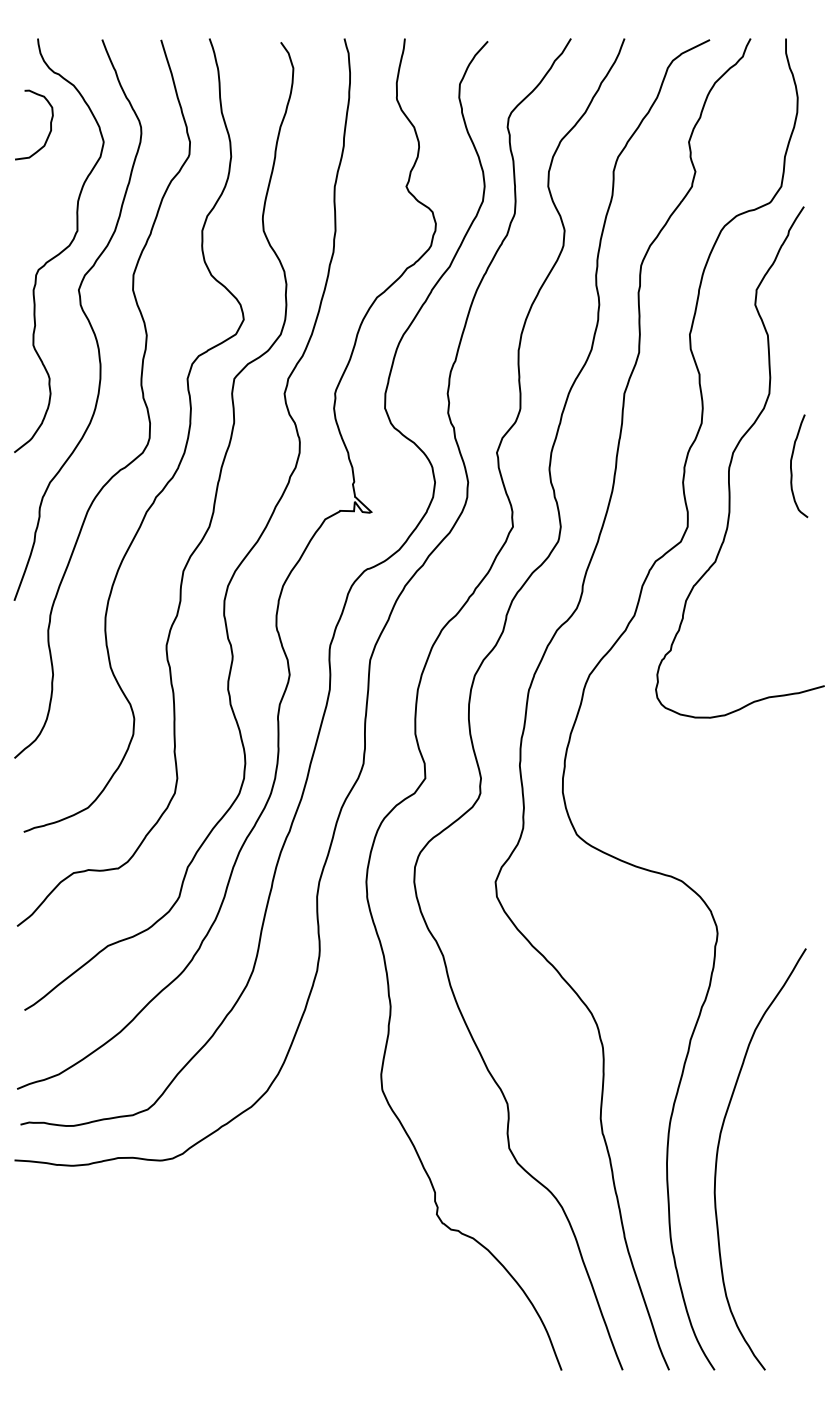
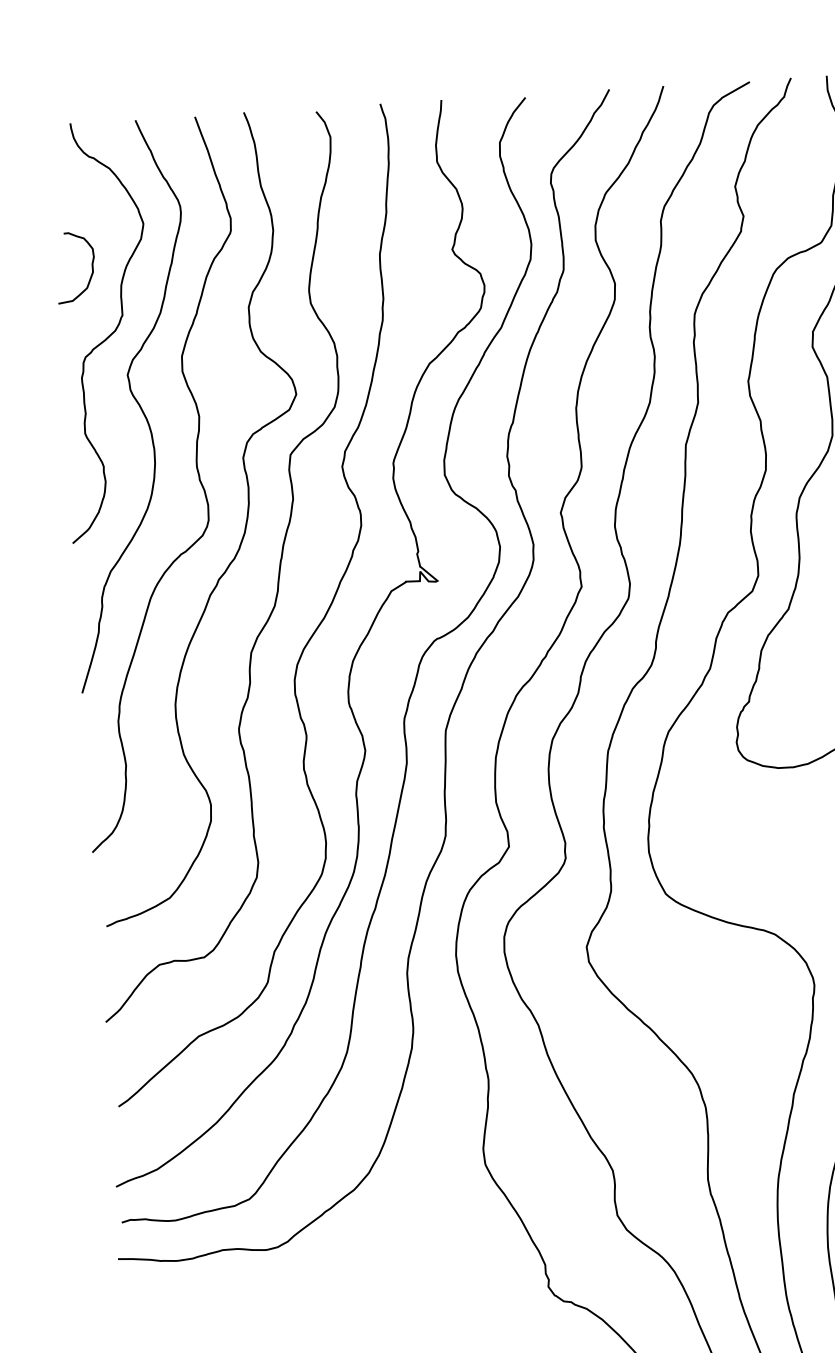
curve: (50, 124) -> (92, 266), moved

